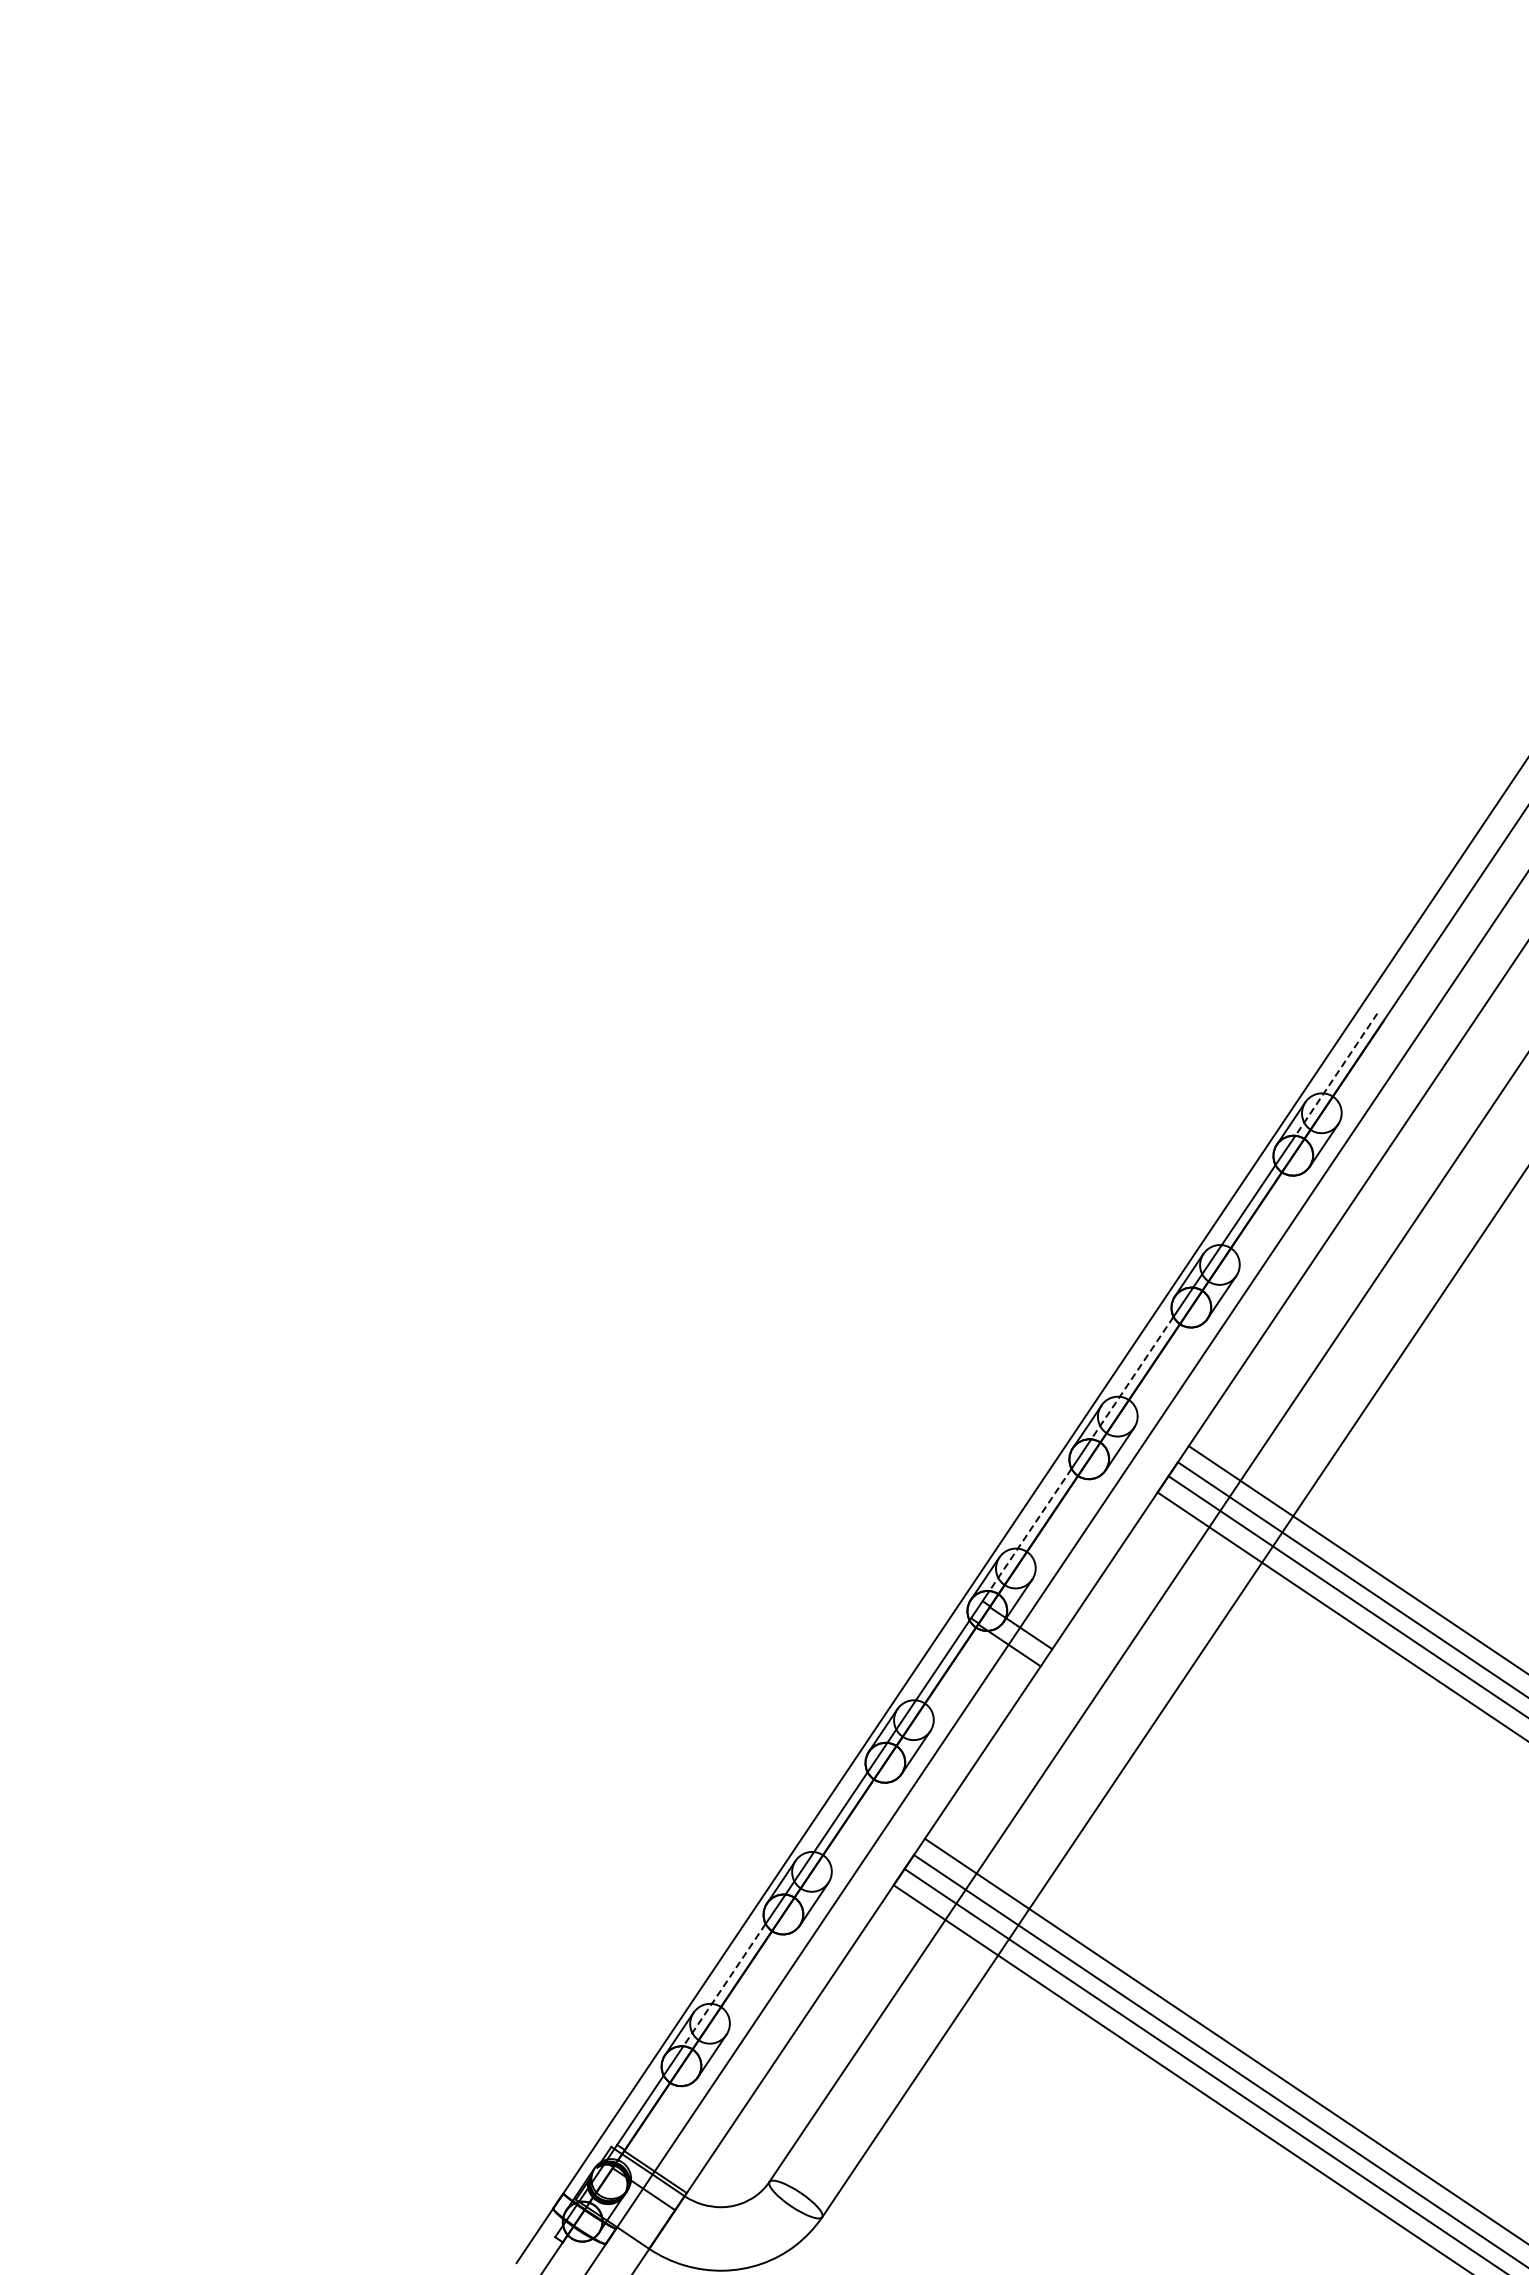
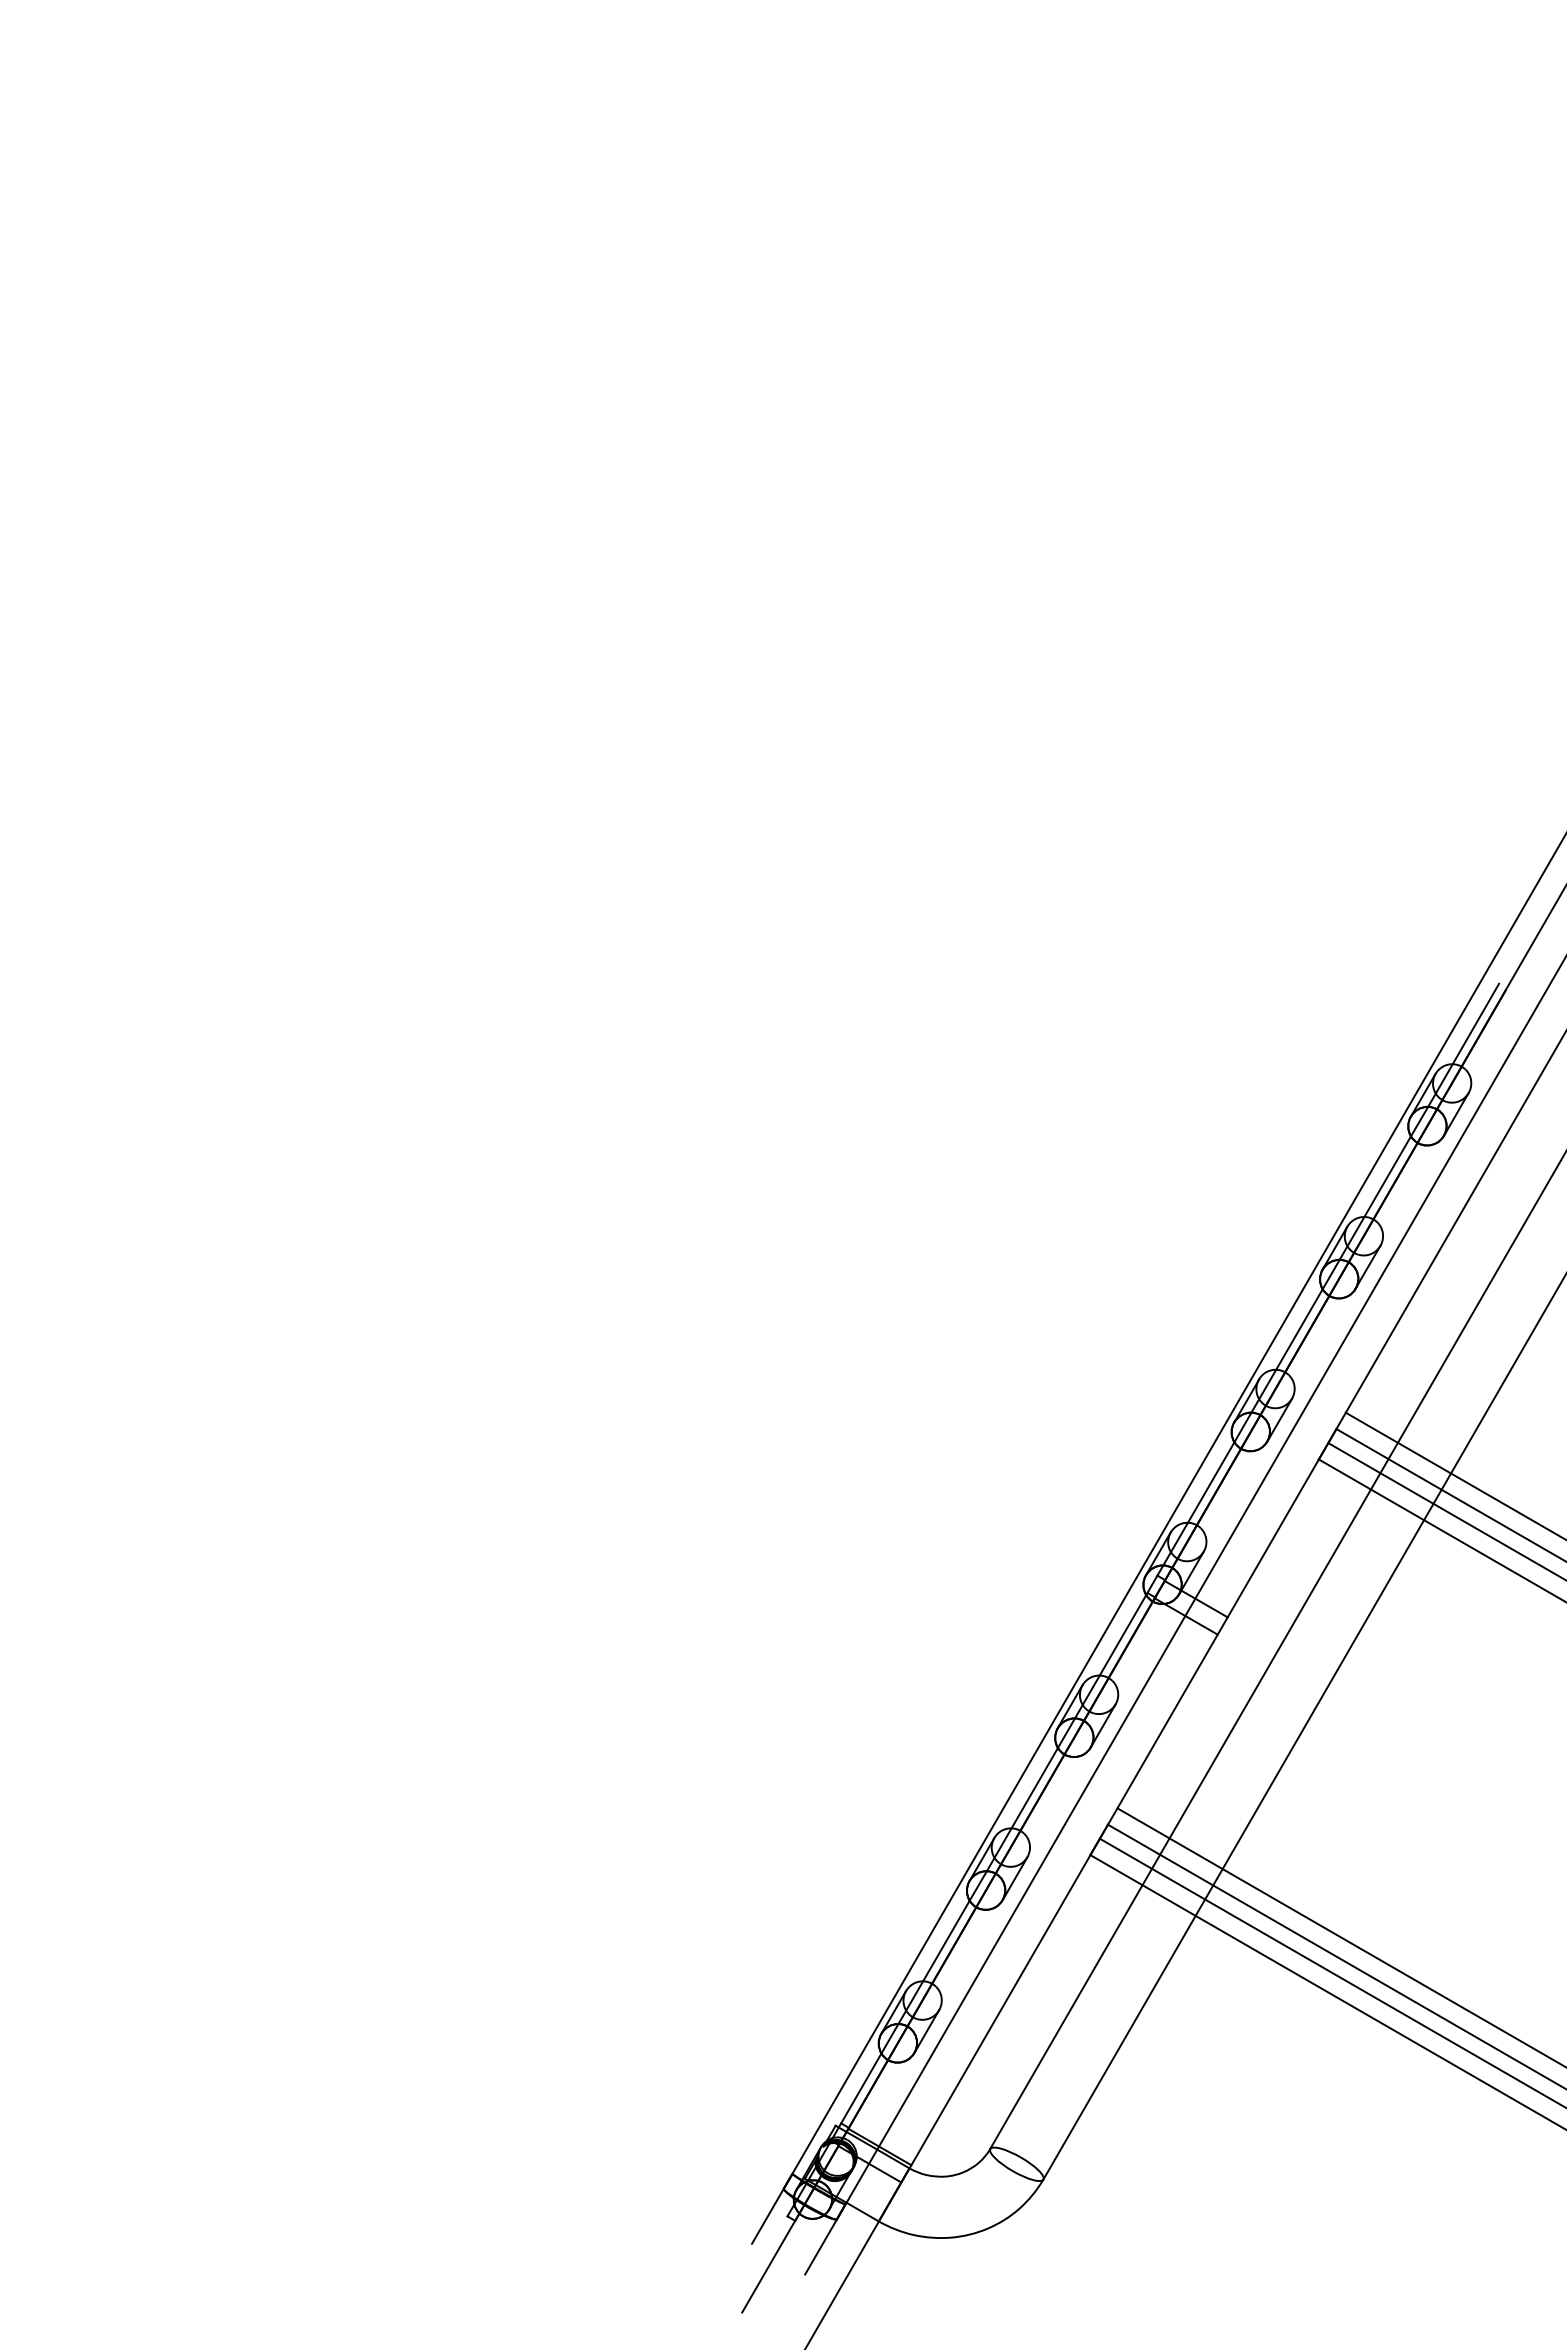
line: (1336, 1074) -> (1463, 1045), dashed -> solid
line: (1131, 1378) -> (1286, 1351), dashed -> solid
line: (1030, 1530) -> (1198, 1504), dashed -> solid
line: (723, 1985) -> (933, 1962), dashed -> solid

